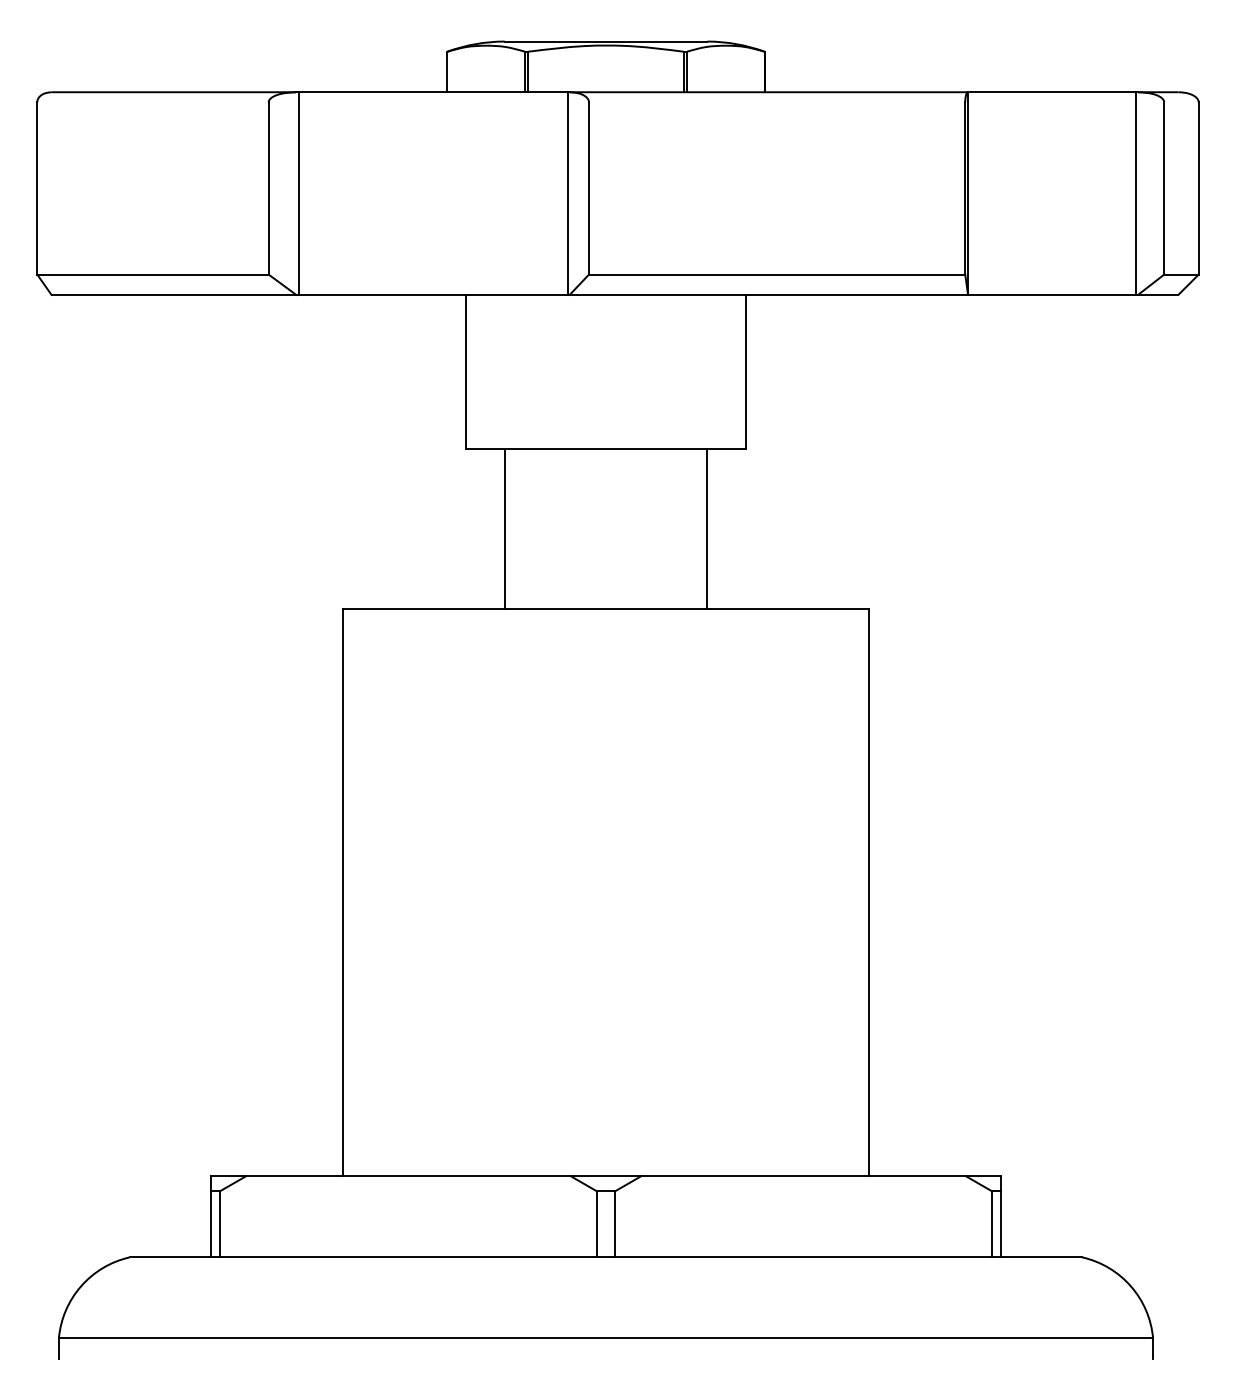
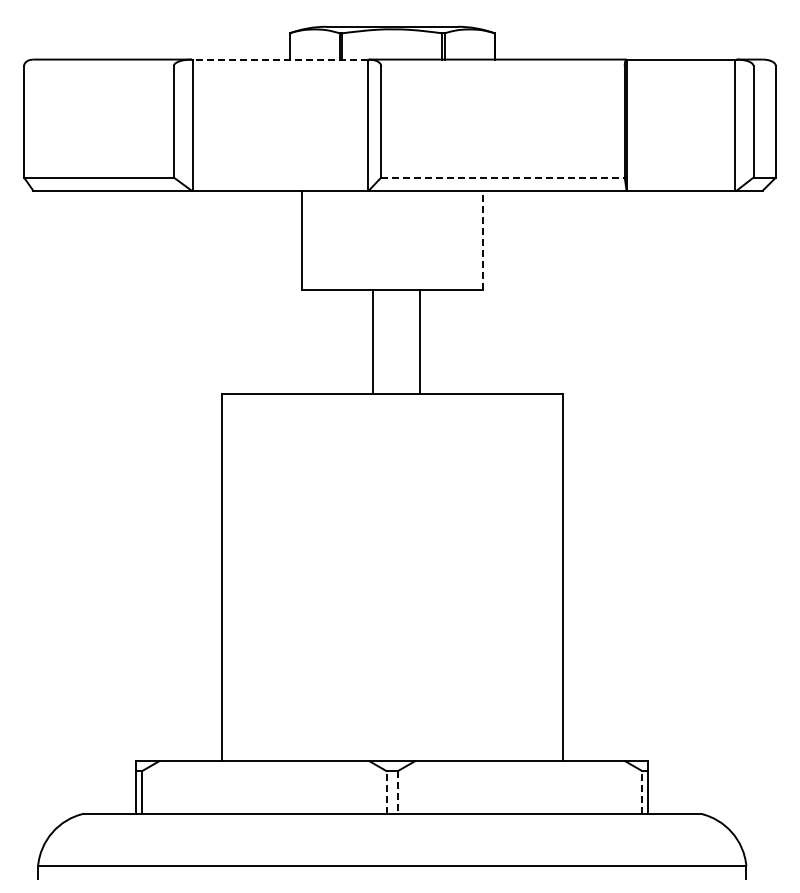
line: (433, 92) -> (280, 59), solid -> dashed
line: (776, 274) -> (502, 177), solid -> dashed
line: (745, 371) -> (482, 240), solid -> dashed
line: (504, 529) -> (372, 342), moved
line: (706, 529) -> (419, 342), moved
line: (597, 1222) -> (386, 791), solid -> dashed
line: (992, 1222) -> (642, 791), solid -> dashed
line: (614, 1224) -> (397, 792), solid -> dashed

